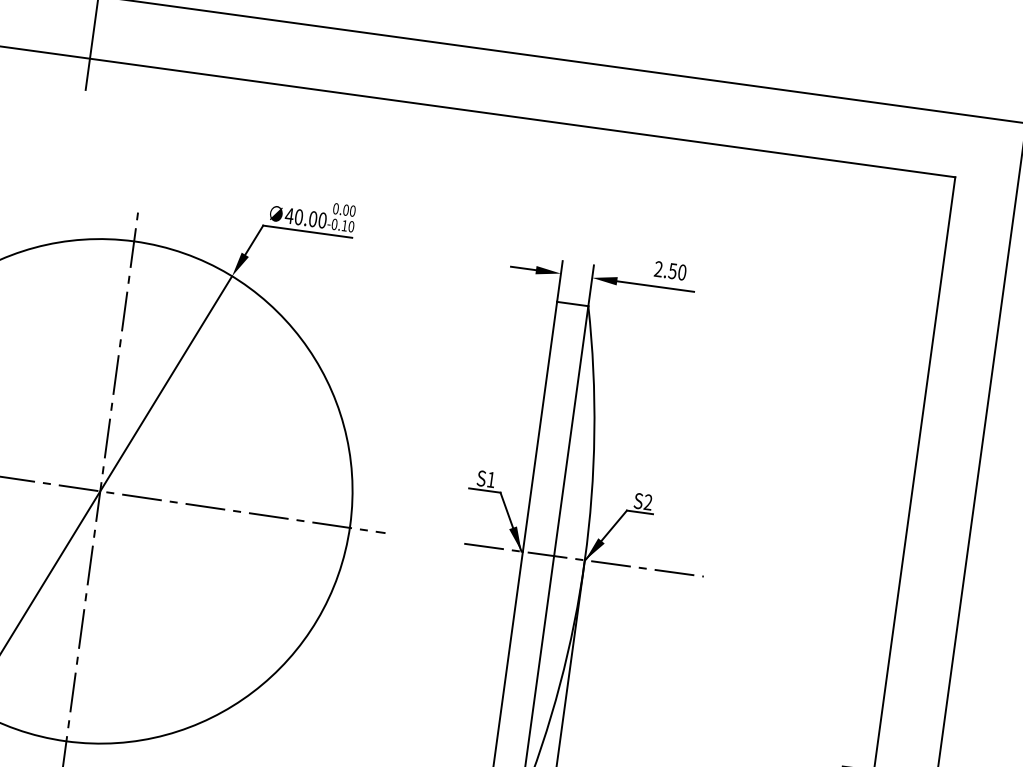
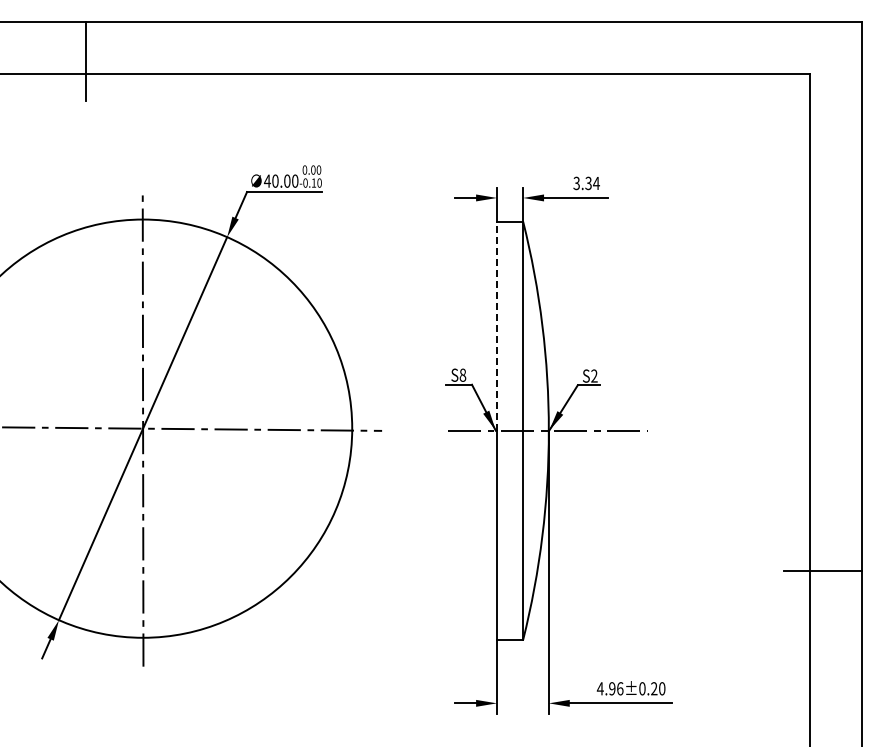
text: (670, 270) -> (586, 183), 2.50 -> 3.34
line: (540, 427) -> (497, 326), solid -> dashed
text: (490, 478) -> (462, 374), S1 -> S8

